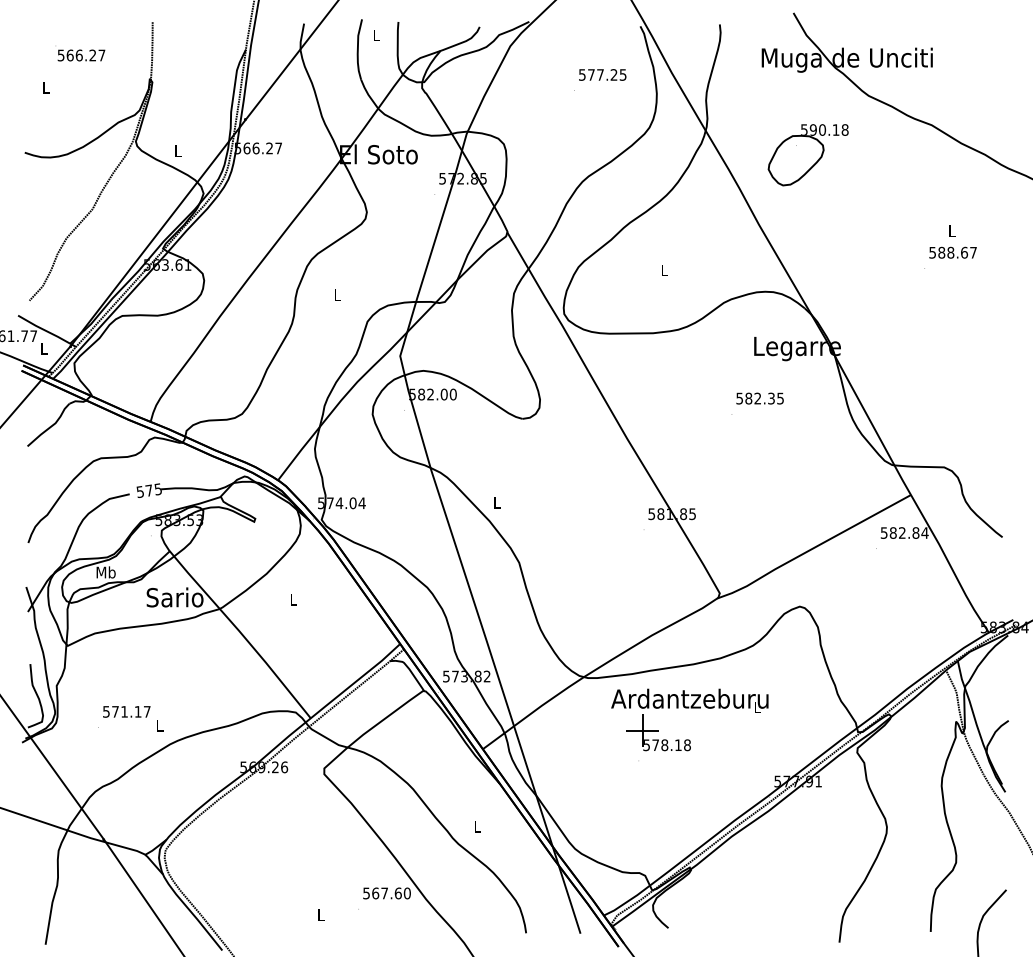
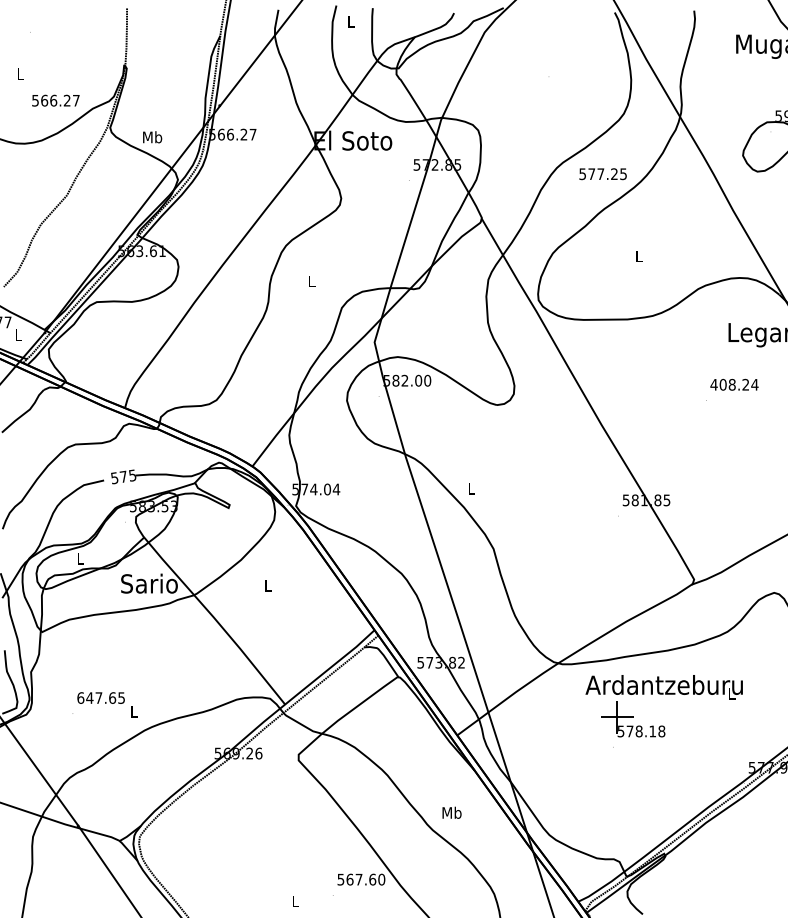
text: (81, 55) -> (55, 100), moved
text: (602, 74) -> (602, 173), moved
text: (177, 151) -> (151, 137), L -> Mb
text: (760, 398) -> (734, 384), 582.35 -> 408.24
text: (105, 572) -> (79, 558), Mb -> L
text: (126, 711) -> (100, 697), 571.17 -> 647.65
text: (477, 826) -> (451, 812), L -> Mb

